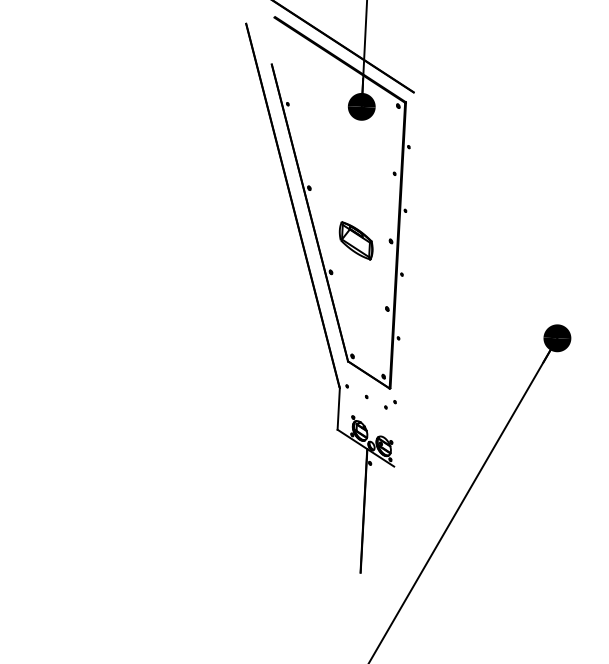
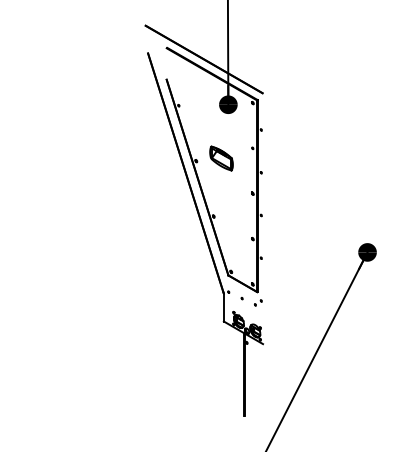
part: (356, 240) -> (221, 158), moved

